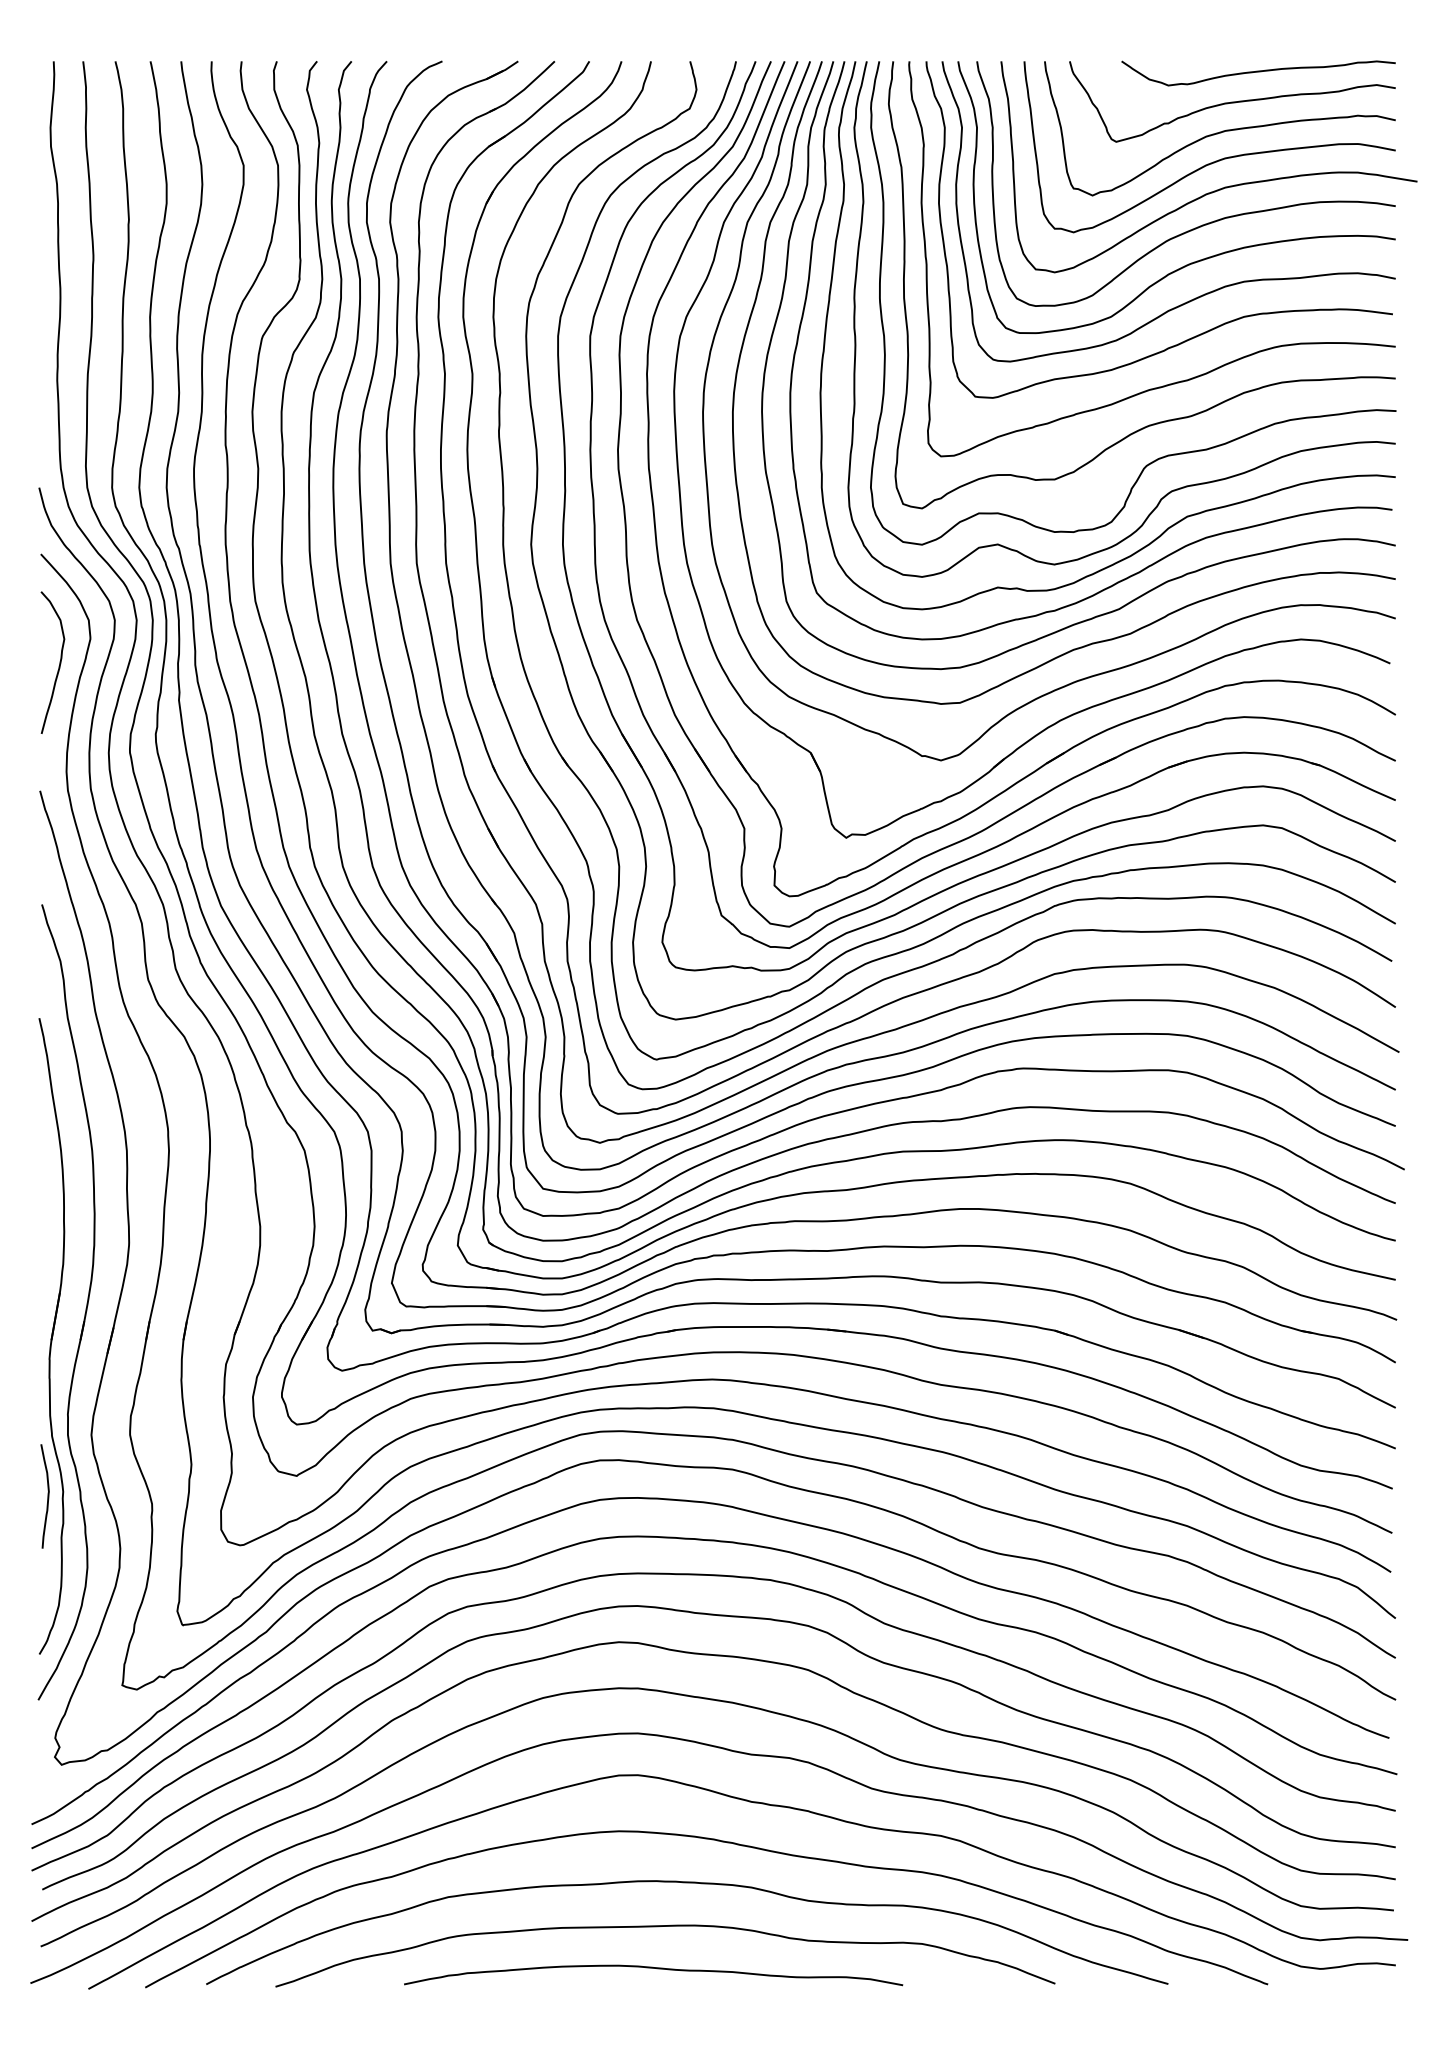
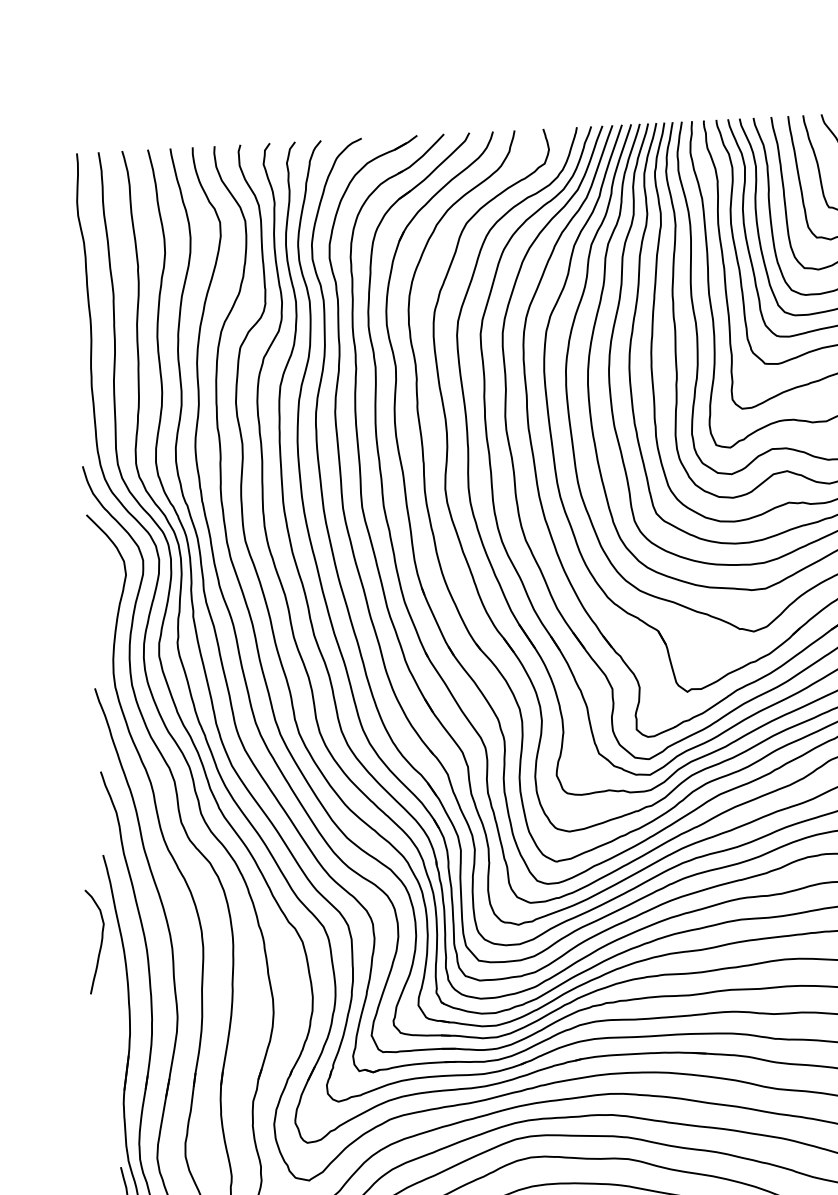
curve: (59, 662) -> (101, 941), moved

